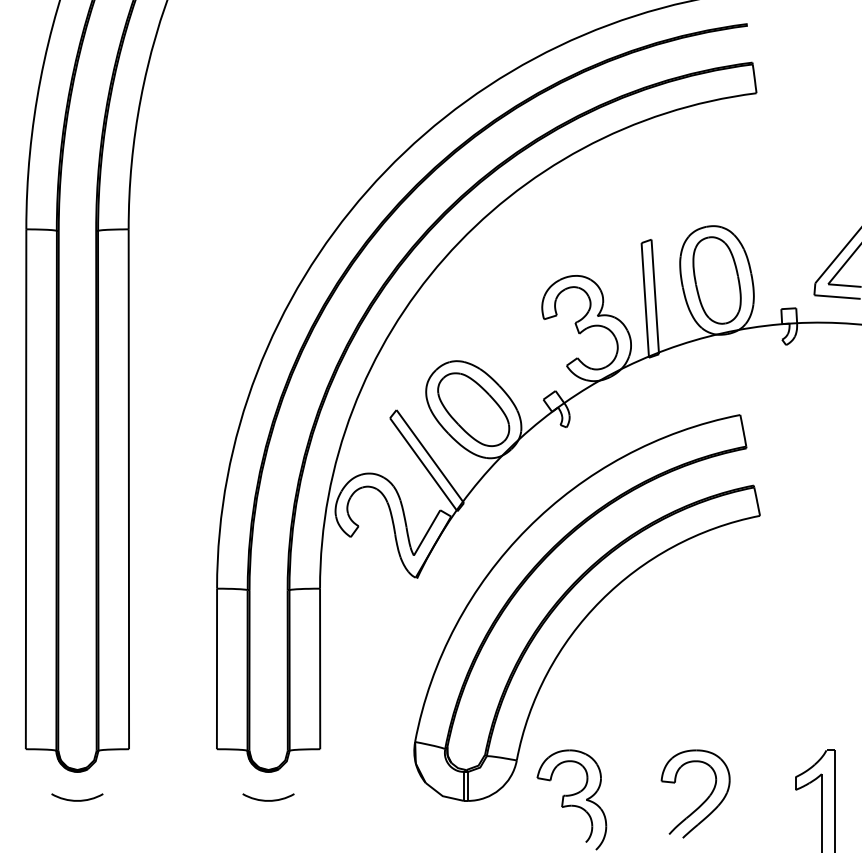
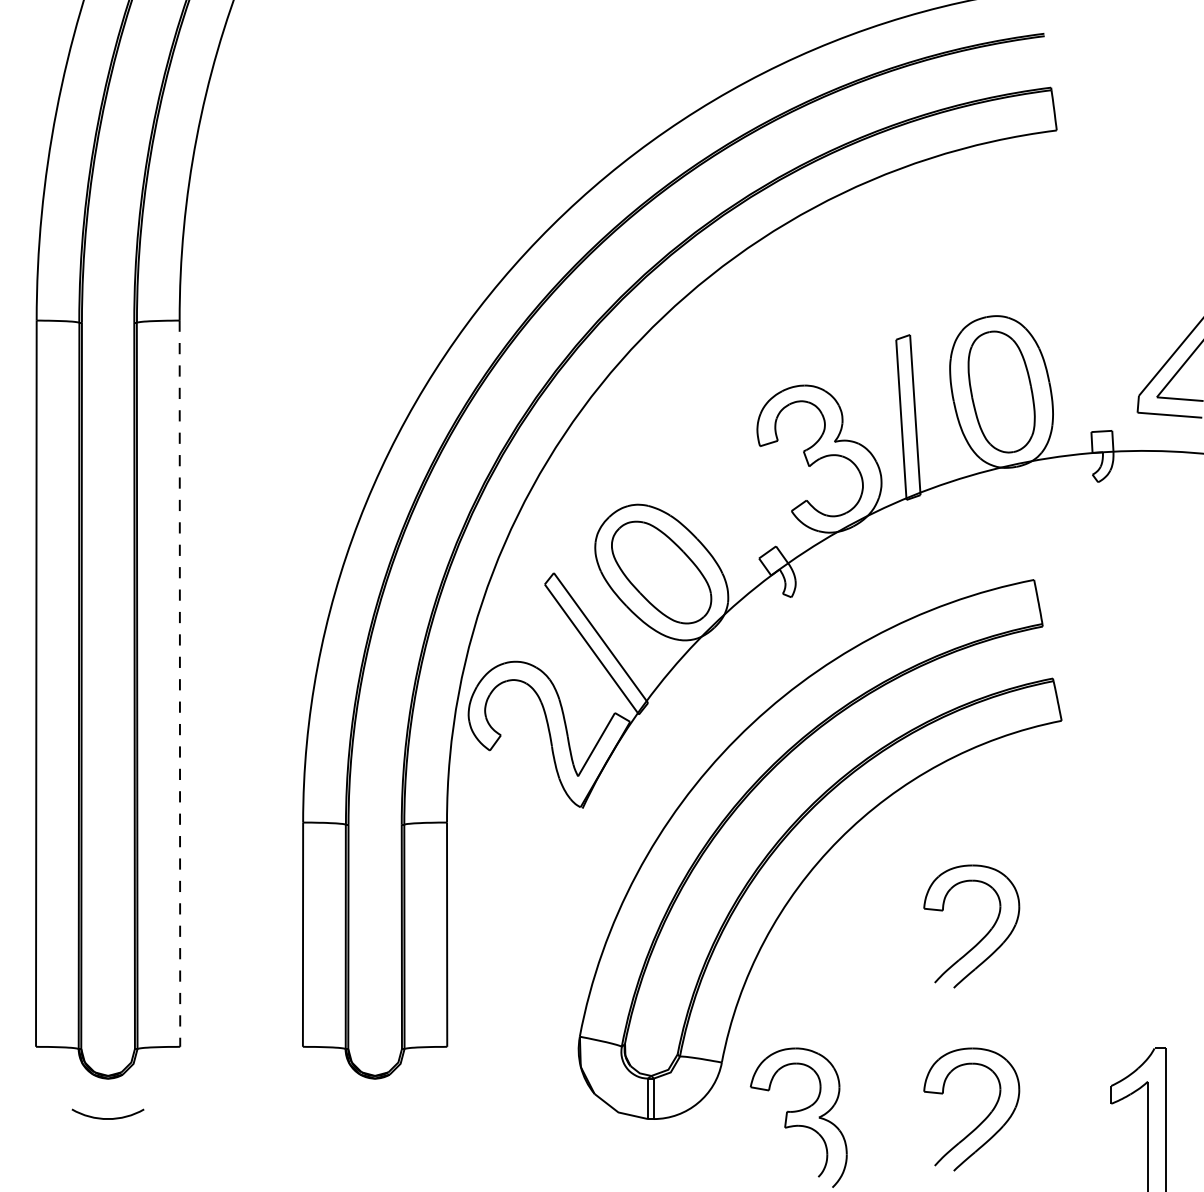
line: (128, 489) -> (179, 684), solid -> dashed
part: (703, 670) -> (982, 936), added
arc: (268, 800) -> (374, 1118), removed

